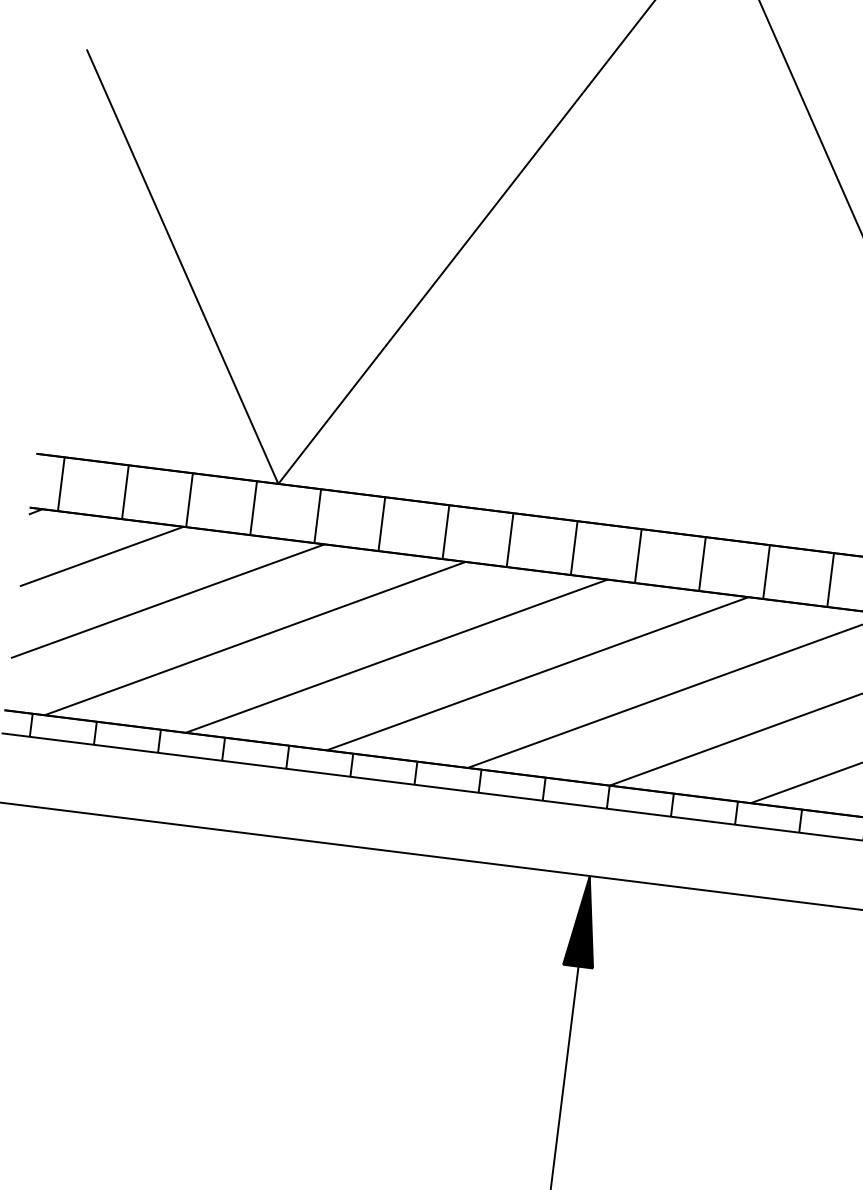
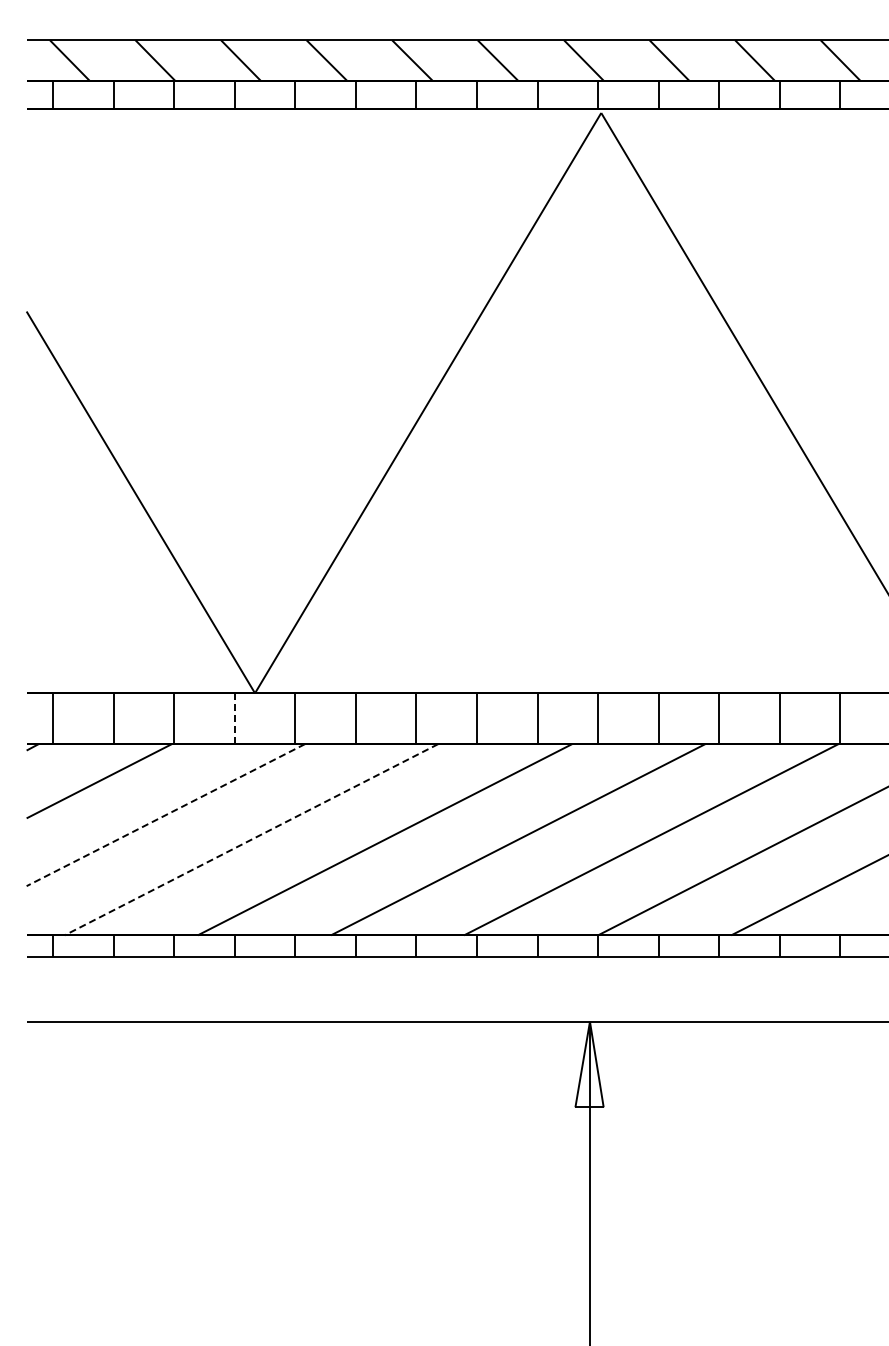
line: (253, 508) -> (234, 719), solid -> dashed
line: (167, 601) -> (165, 815), solid -> dashed
line: (255, 638) -> (251, 839), solid -> dashed
fill: (583, 921) -> (589, 1064), removed

